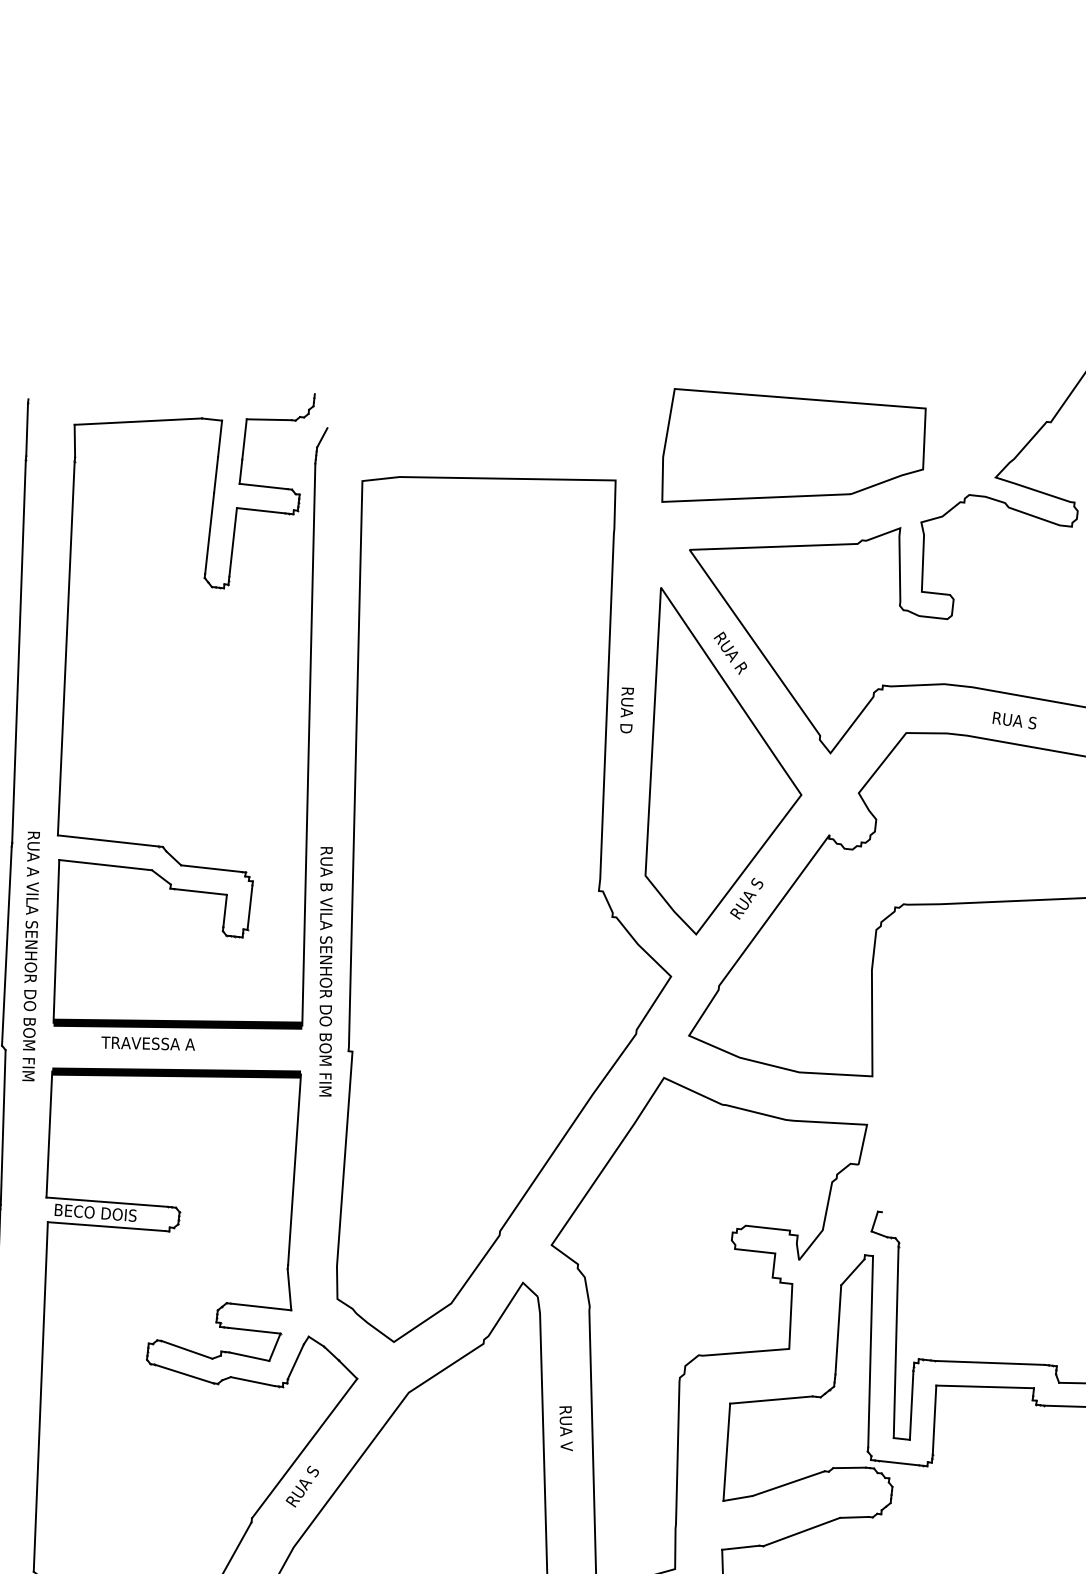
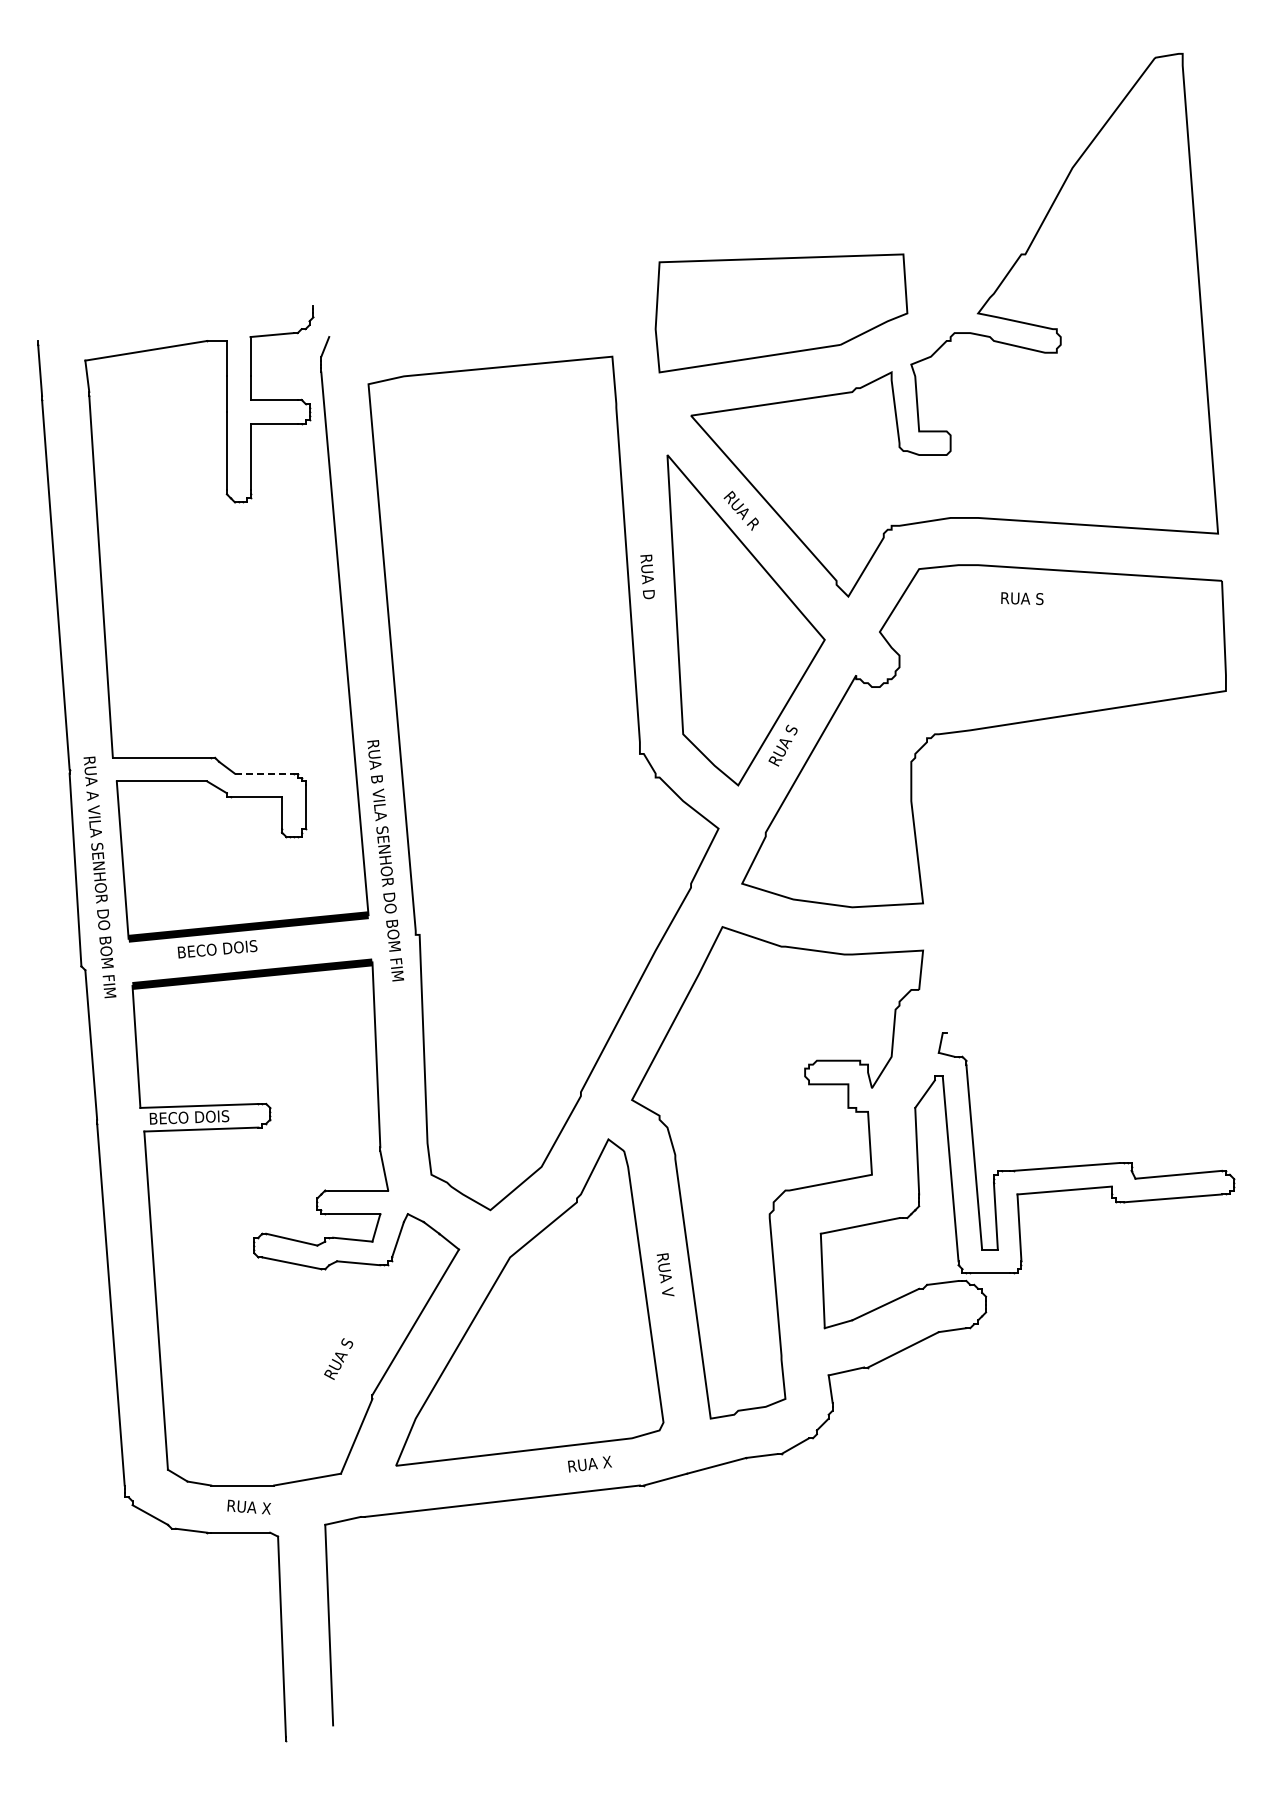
text: (1014, 720) -> (1022, 598), moved
line: (211, 868) -> (264, 773), solid -> dashed
text: (147, 1043) -> (221, 948), TRAVESSA A -> BECO DOIS
text: (302, 1485) -> (338, 1358), moved

